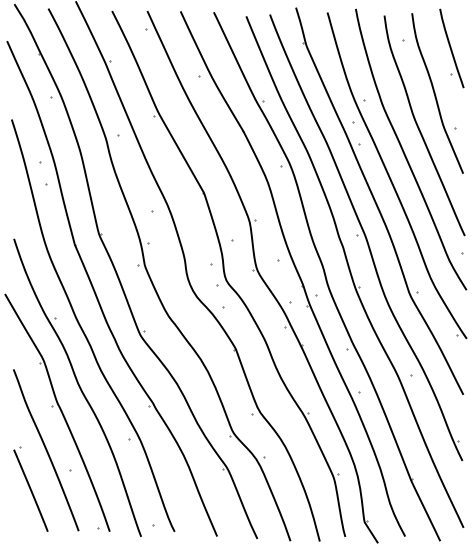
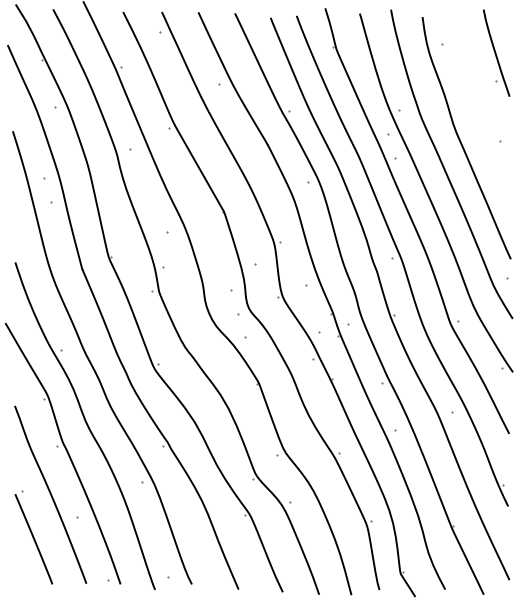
curve: (435, 93) -> (478, 102), removed

